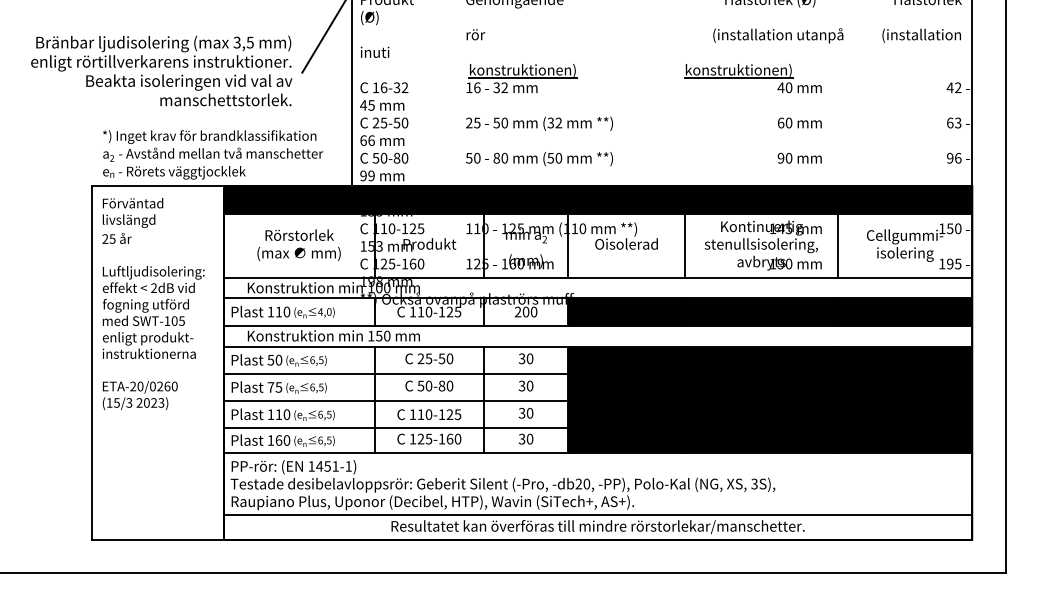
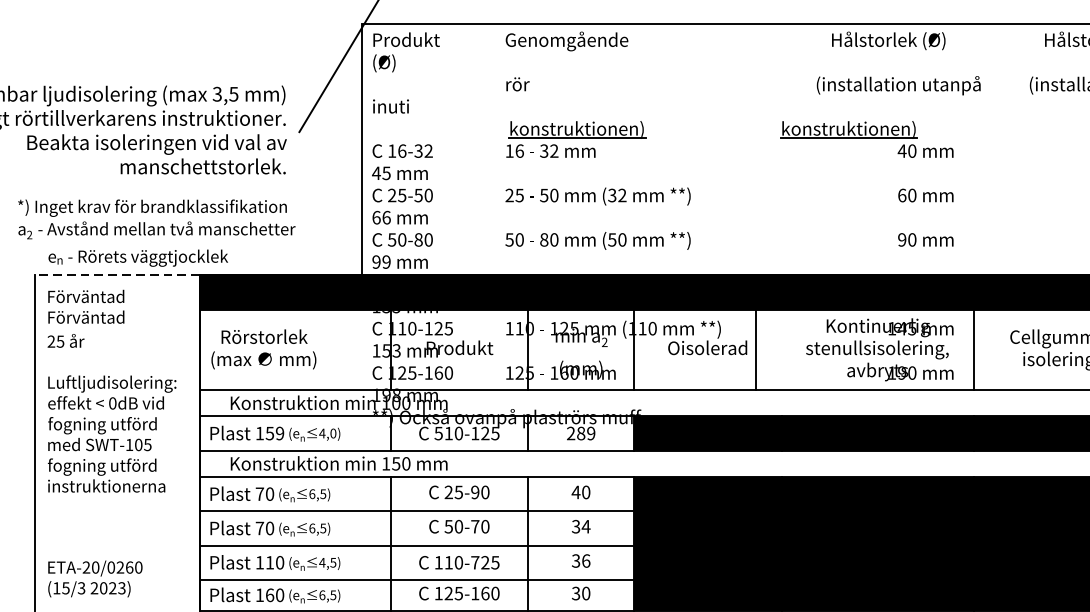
text: (213, 145) -> (157, 218), moved
line: (157, 186) -> (117, 275), solid -> dashed
text: (132, 220) -> (85, 318), livslängd -> Förväntad
text: (298, 244) -> (263, 348), moved
line: (685, 245) -> (756, 349), moved
text: (154, 288) -> (113, 403), 2dB -> 0dB
text: (282, 311) -> (274, 432), 110 -> 159
text: (412, 311) -> (438, 432), 110-125 -> 510-125
text: (529, 312) -> (585, 434), 200 -> 289
text: (147, 338) -> (104, 466), enligt produkt- -> fogning utförd
text: (441, 358) -> (474, 492), 25-50 -> 25-90
text: (521, 358) -> (575, 492), 30 -> 40
text: (270, 360) -> (259, 494), 50 -> 70
text: (441, 385) -> (474, 526), 50-80 -> 50-70
text: (529, 385) -> (585, 526), 30 -> 34
text: (278, 387) -> (269, 528), 75 -> 70
text: (139, 395) -> (94, 578), moved
text: (529, 413) -> (585, 561), 30 -> 36
text: (320, 414) -> (322, 562), 6,5) -> 4,5)
text: (441, 414) -> (474, 562), 110-125 -> 110-725

